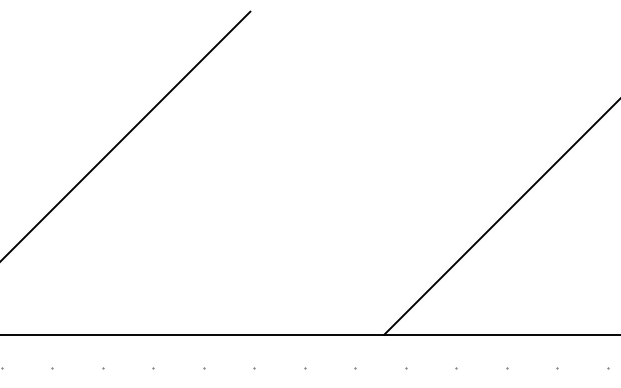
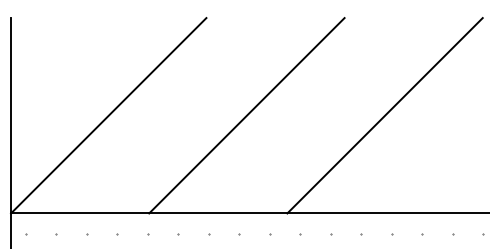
line: (316, 172) -> (246, 115), added

